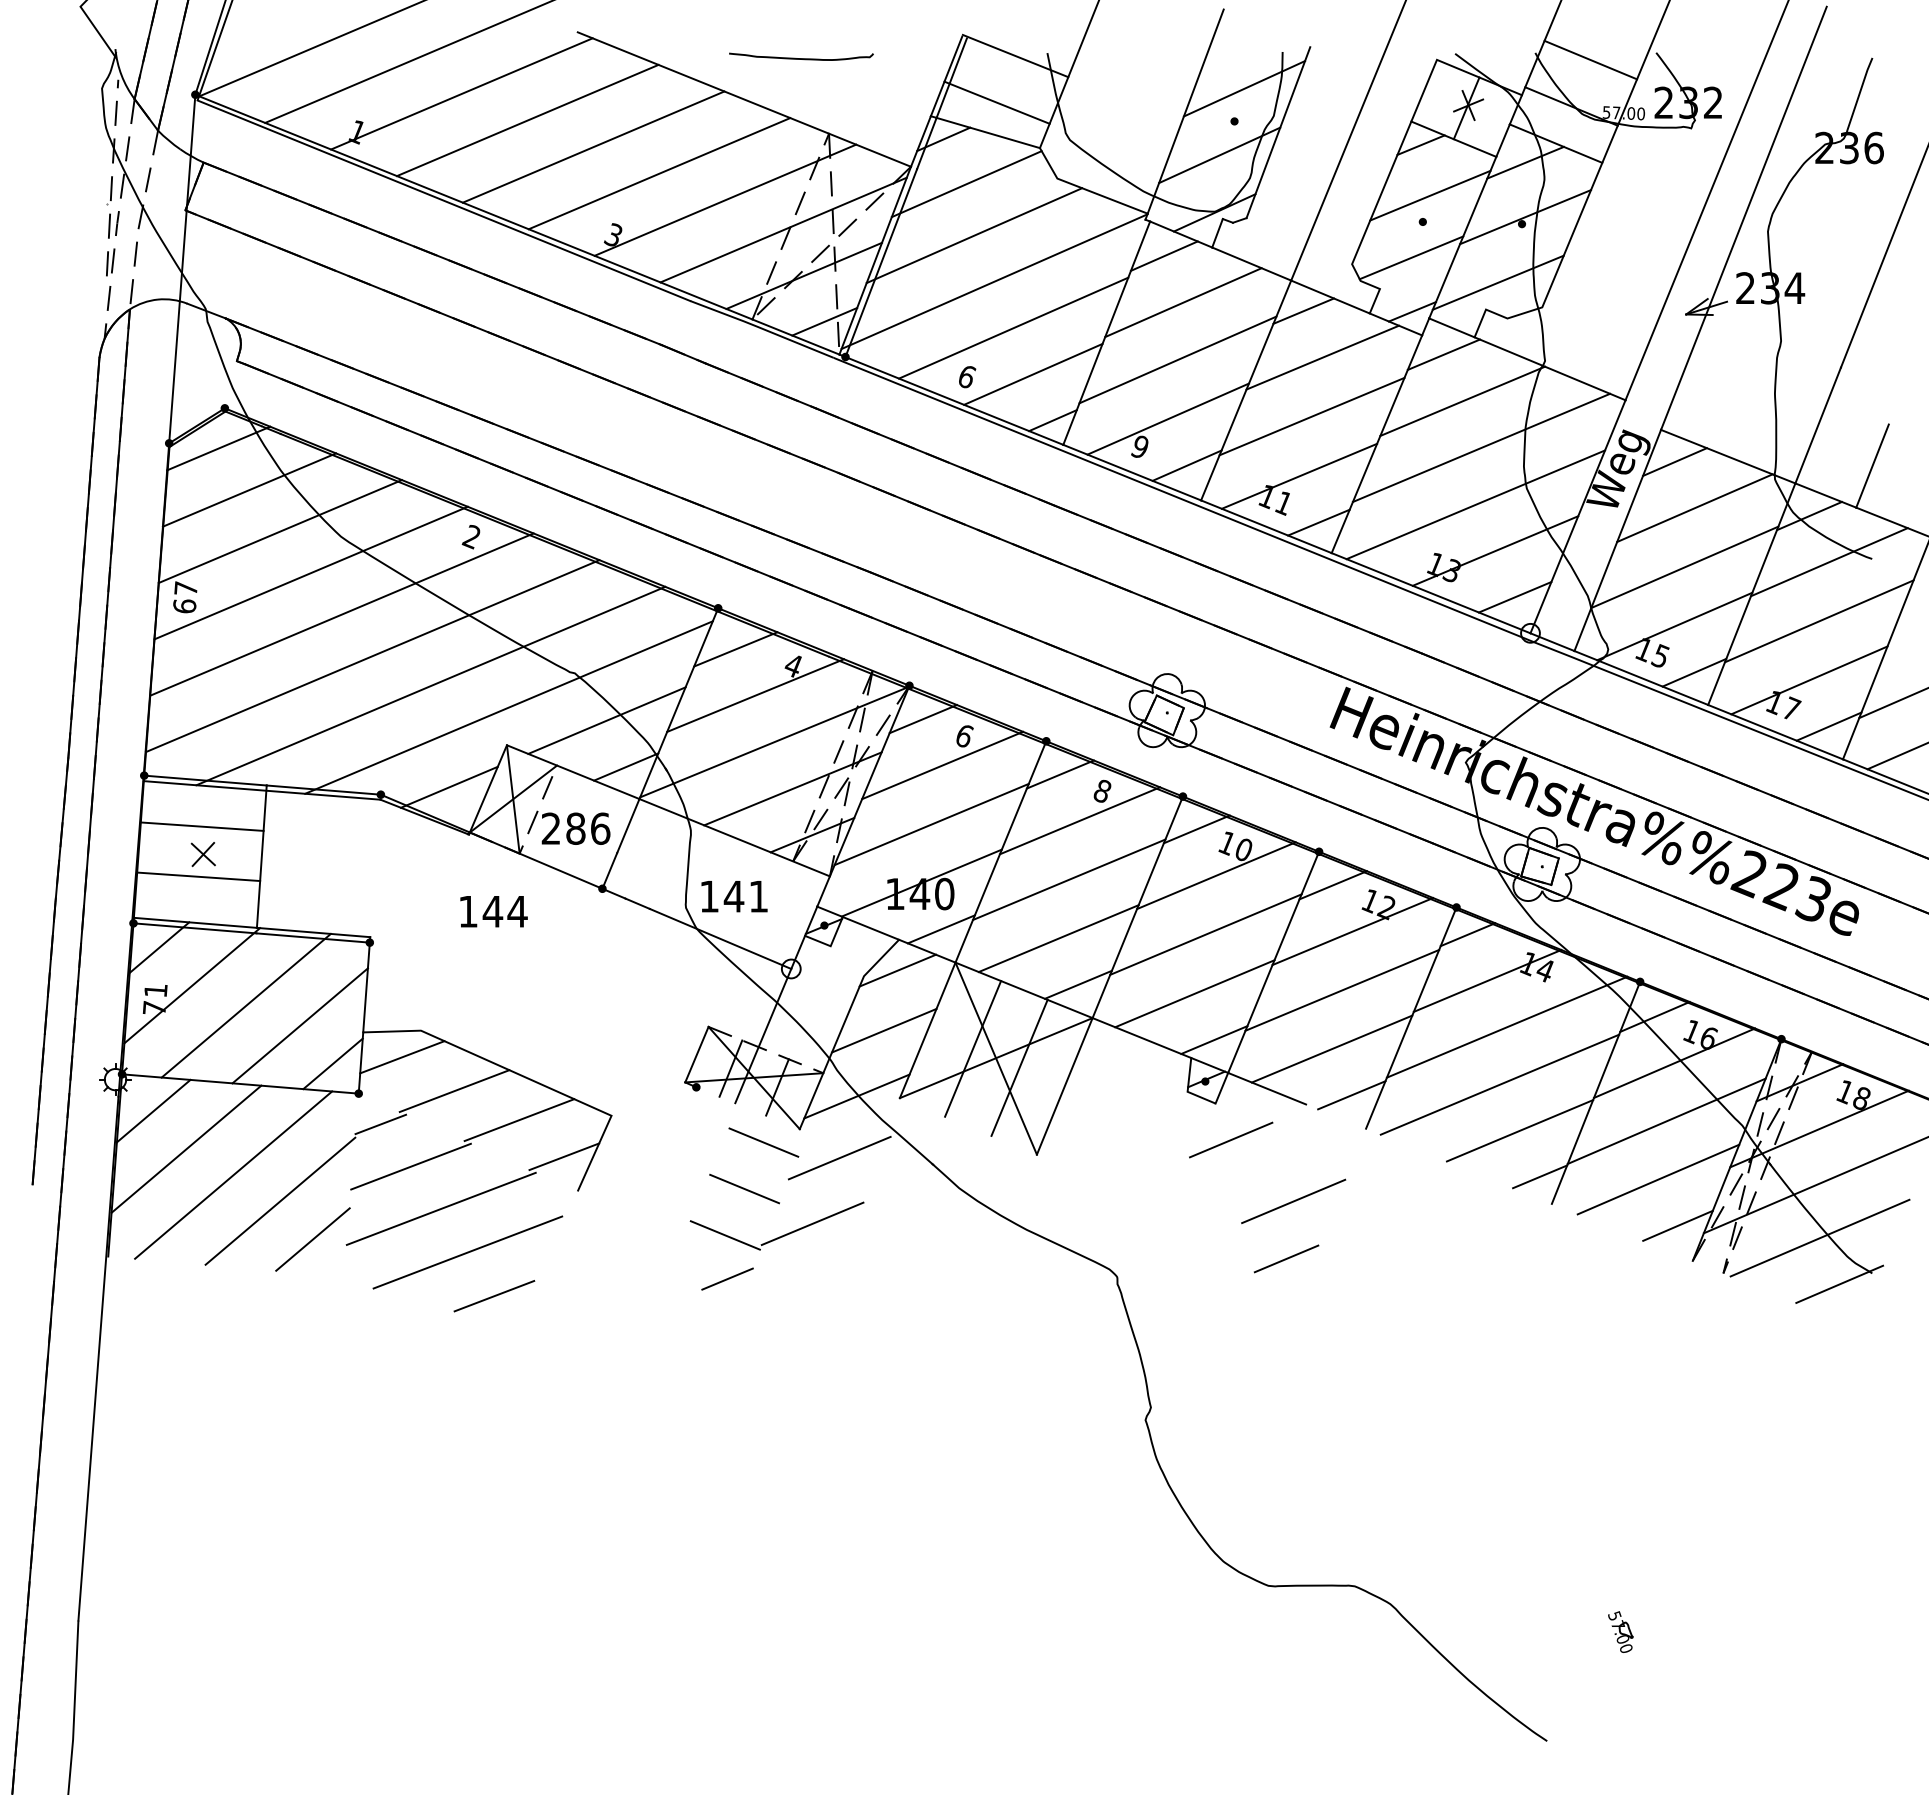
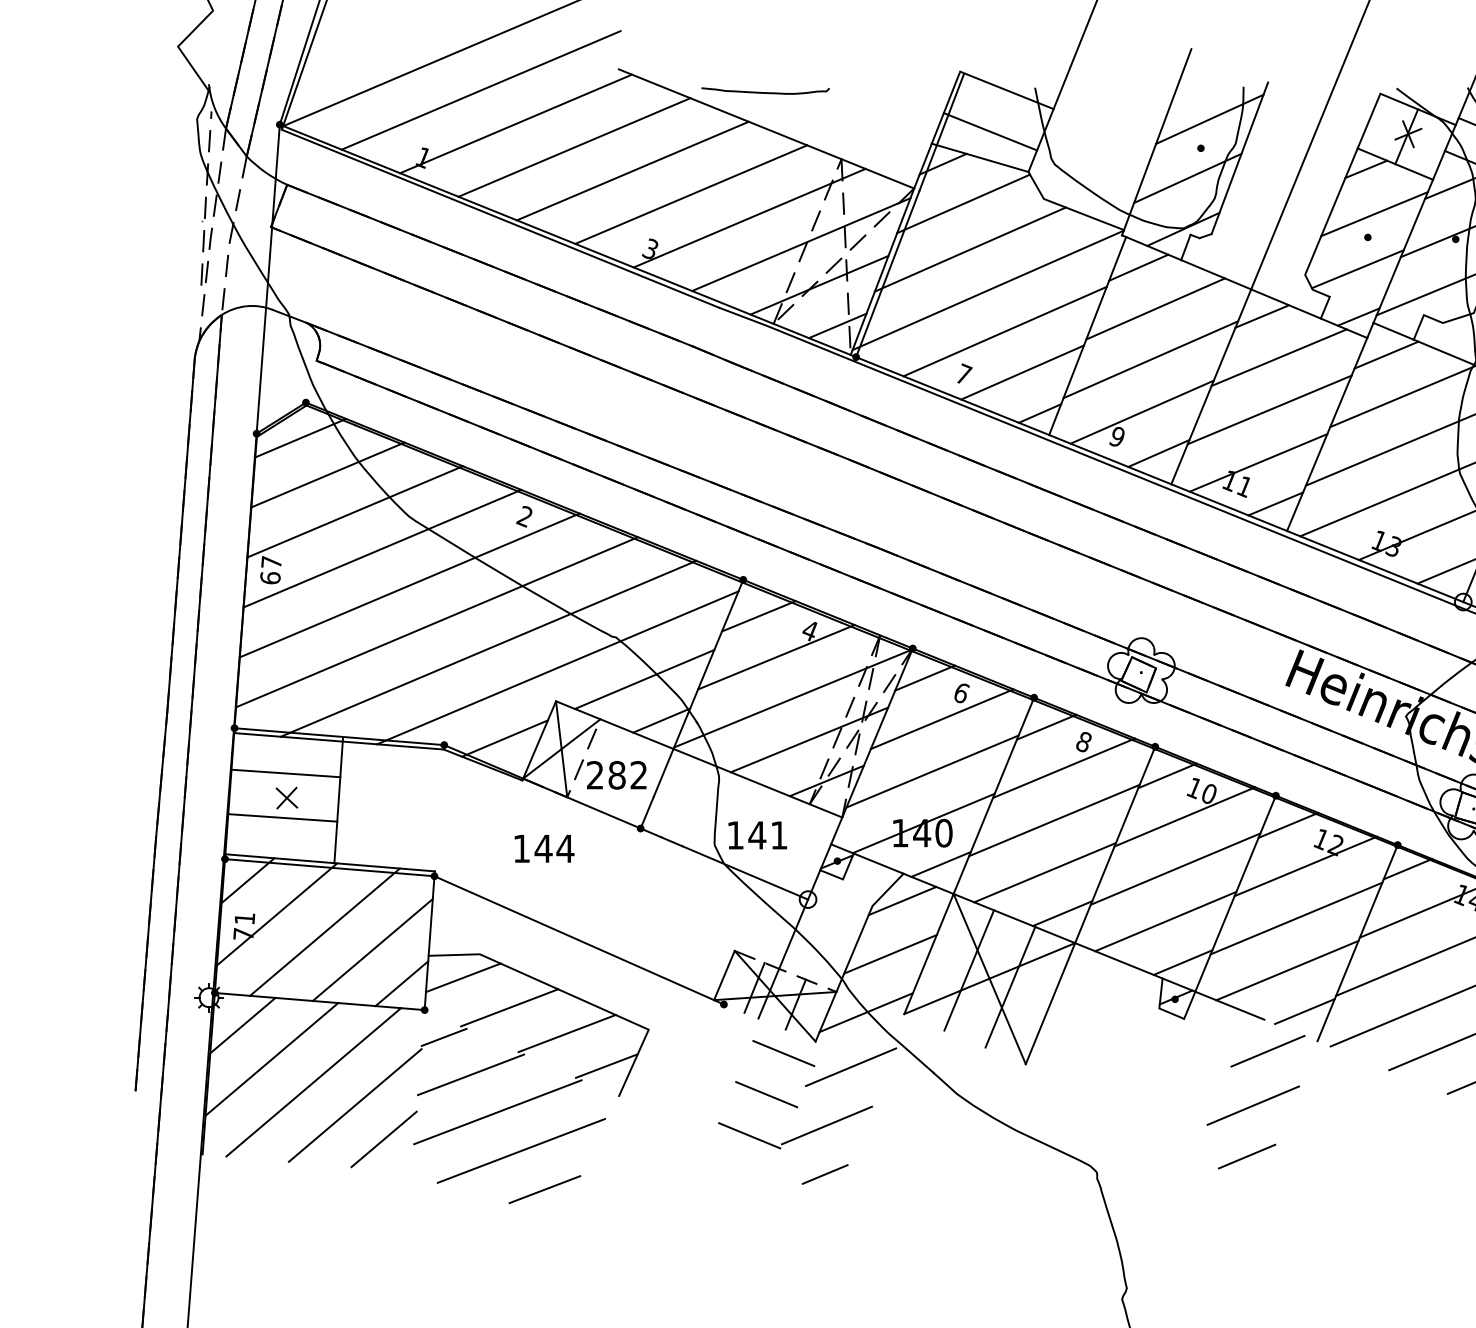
curve: (801, 58) -> (765, 92), moved
text: (967, 376) -> (964, 374), 6 -> 7
text: (600, 828) -> (638, 775), 286 -> 282
line: (527, 1012) -> (574, 938), added
line: (1231, 1139) -> (1268, 1050), moved
line: (727, 1278) -> (825, 1173), moved

